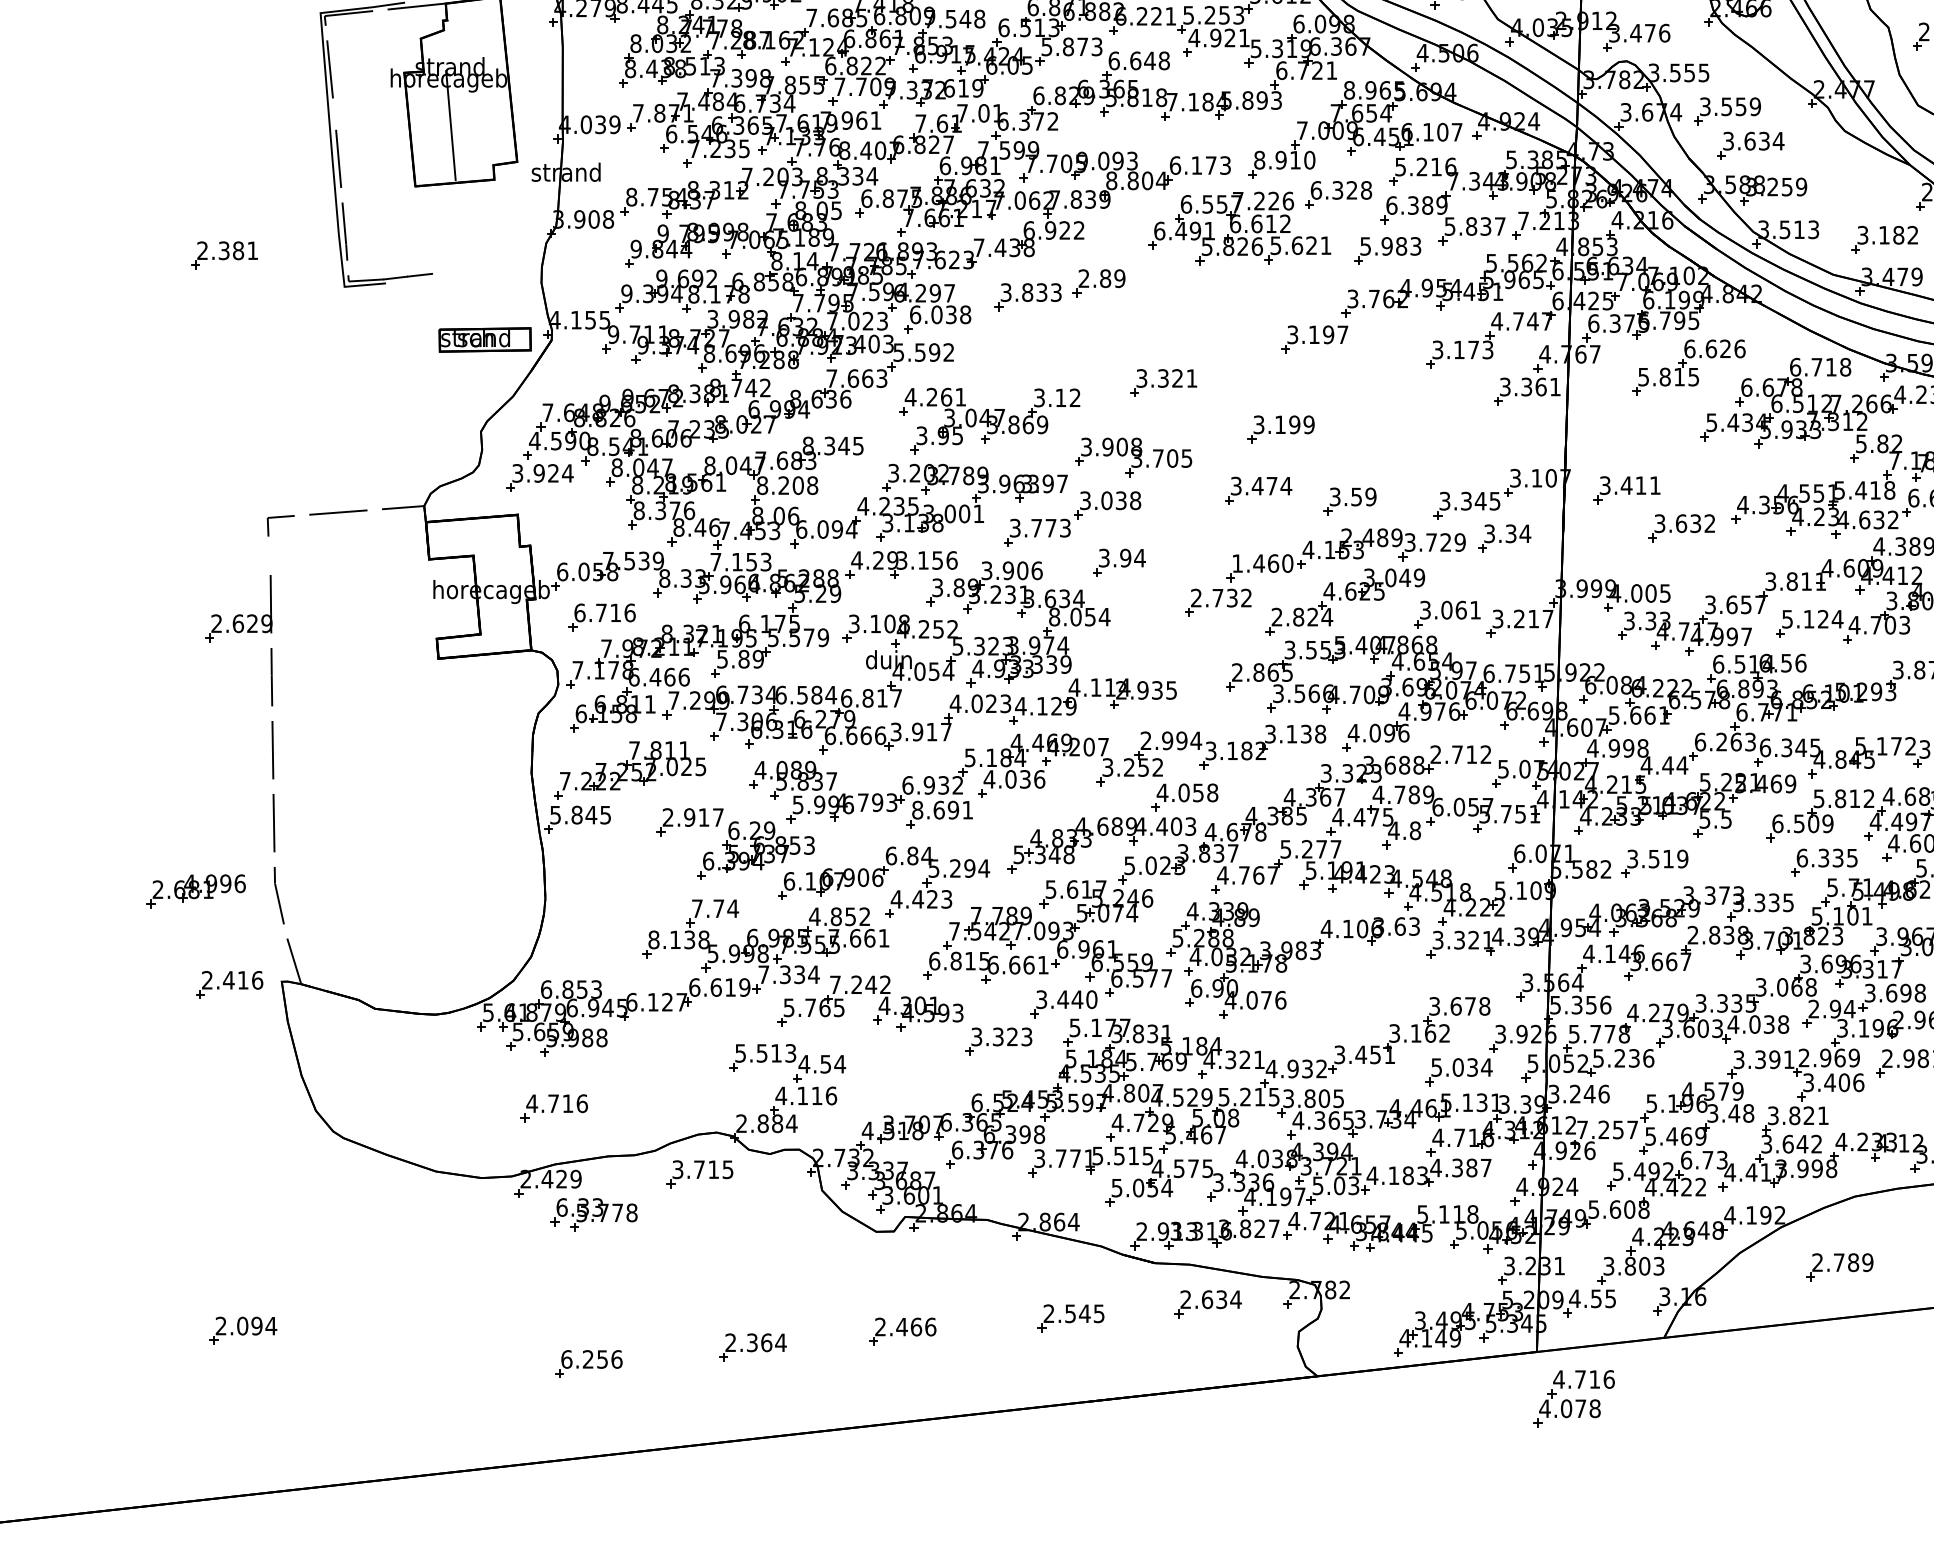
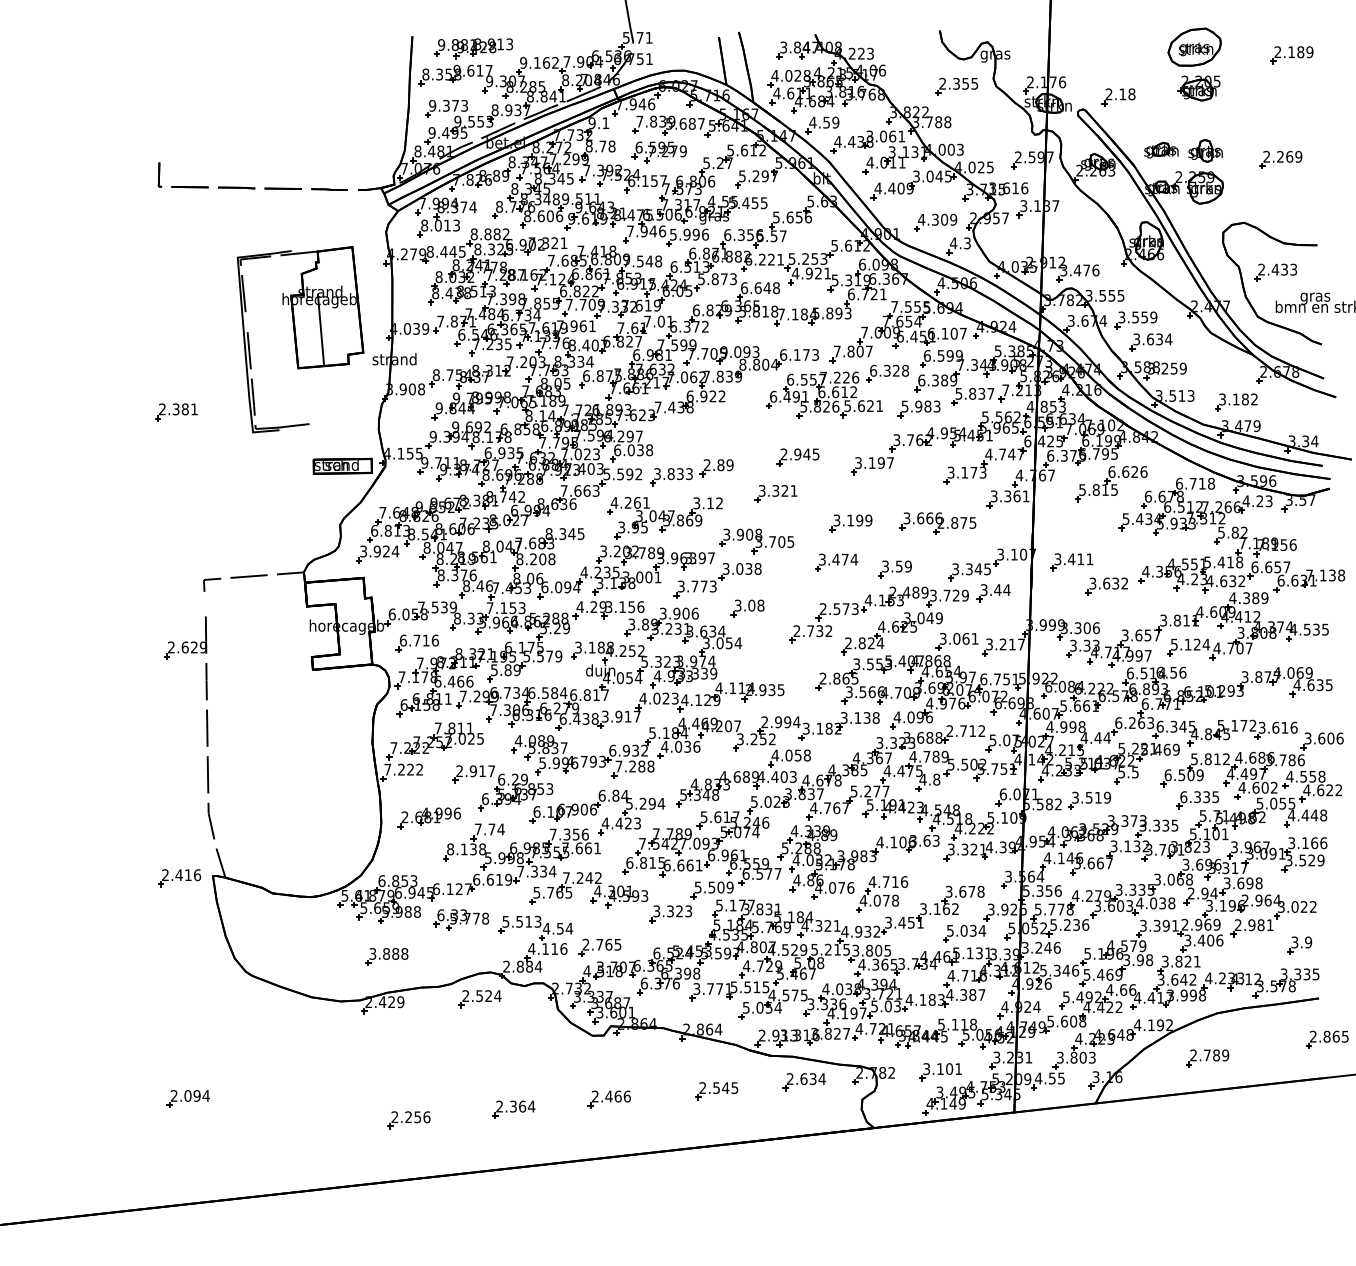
text: (1367, 89) -> (906, 306), 8.965 -> 7.555
text: (1283, 160) -> (852, 351), 8.910 -> 7.807
text: (1424, 166) -> (942, 355), 5.216 -> 6.599
part: (1059, 290) -> (691, 472), moved
text: (736, 319) -> (503, 453), 3.982 -> 6.935
part: (1197, 326) -> (797, 457), added
part: (1416, 429) -> (937, 523), added
text: (559, 440) -> (390, 530), 4.590 -> 6.813
text: (1510, 534) -> (997, 590), 3.34 -> 3.44
text: (1133, 557) -> (756, 605), 3.94 -> 3.08
text: (1261, 564) -> (838, 609), 1.460 -> 2.573
text: (1638, 593) -> (1079, 628), 4.005 -> 3.306
text: (1053, 617) -> (705, 643), 8.054 -> 3.054
text: (888, 623) -> (600, 647), 3.108 -> 3.188
text: (1903, 625) -> (1248, 648), 4.703 -> 4.707
text: (865, 734) -> (585, 718), 6.666 -> 6.438
text: (1461, 806) -> (966, 764), 6.057 -> 5.502
text: (941, 810) -> (634, 766), 8.691 -> 7.288
text: (580, 814) -> (403, 769), 5.845 -> 7.222
part: (194, 891) -> (428, 818), moved
text: (838, 916) -> (568, 834), 4.852 -> 7.356
text: (1717, 935) -> (1129, 846), 2.838 -> 3.132
text: (1214, 988) -> (808, 880), 6.90 -> 4.86
text: (1067, 999) -> (714, 887), 3.440 -> 5.509
part: (887, 1093) -> (599, 947), added
text: (556, 1102) -> (388, 953), 4.716 -> 3.888
text: (1734, 1113) -> (1140, 960), 3.48 -> 3.98
text: (1607, 1129) -> (1059, 970), 7.257 -> 5.346
text: (1704, 1159) -> (1121, 989), 6.73 -> 4.66
text: (702, 1170) -> (481, 996), 3.715 -> 2.524
part: (594, 1214) -> (461, 919), moved
part: (1421, 1289) -> (940, 1072), added
text: (566, 1359) -> (394, 1117), 6.256 -> 2.256
part: (1574, 1398) -> (882, 894), moved

